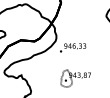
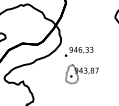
part: (75, 78) -> (81, 74), moved

